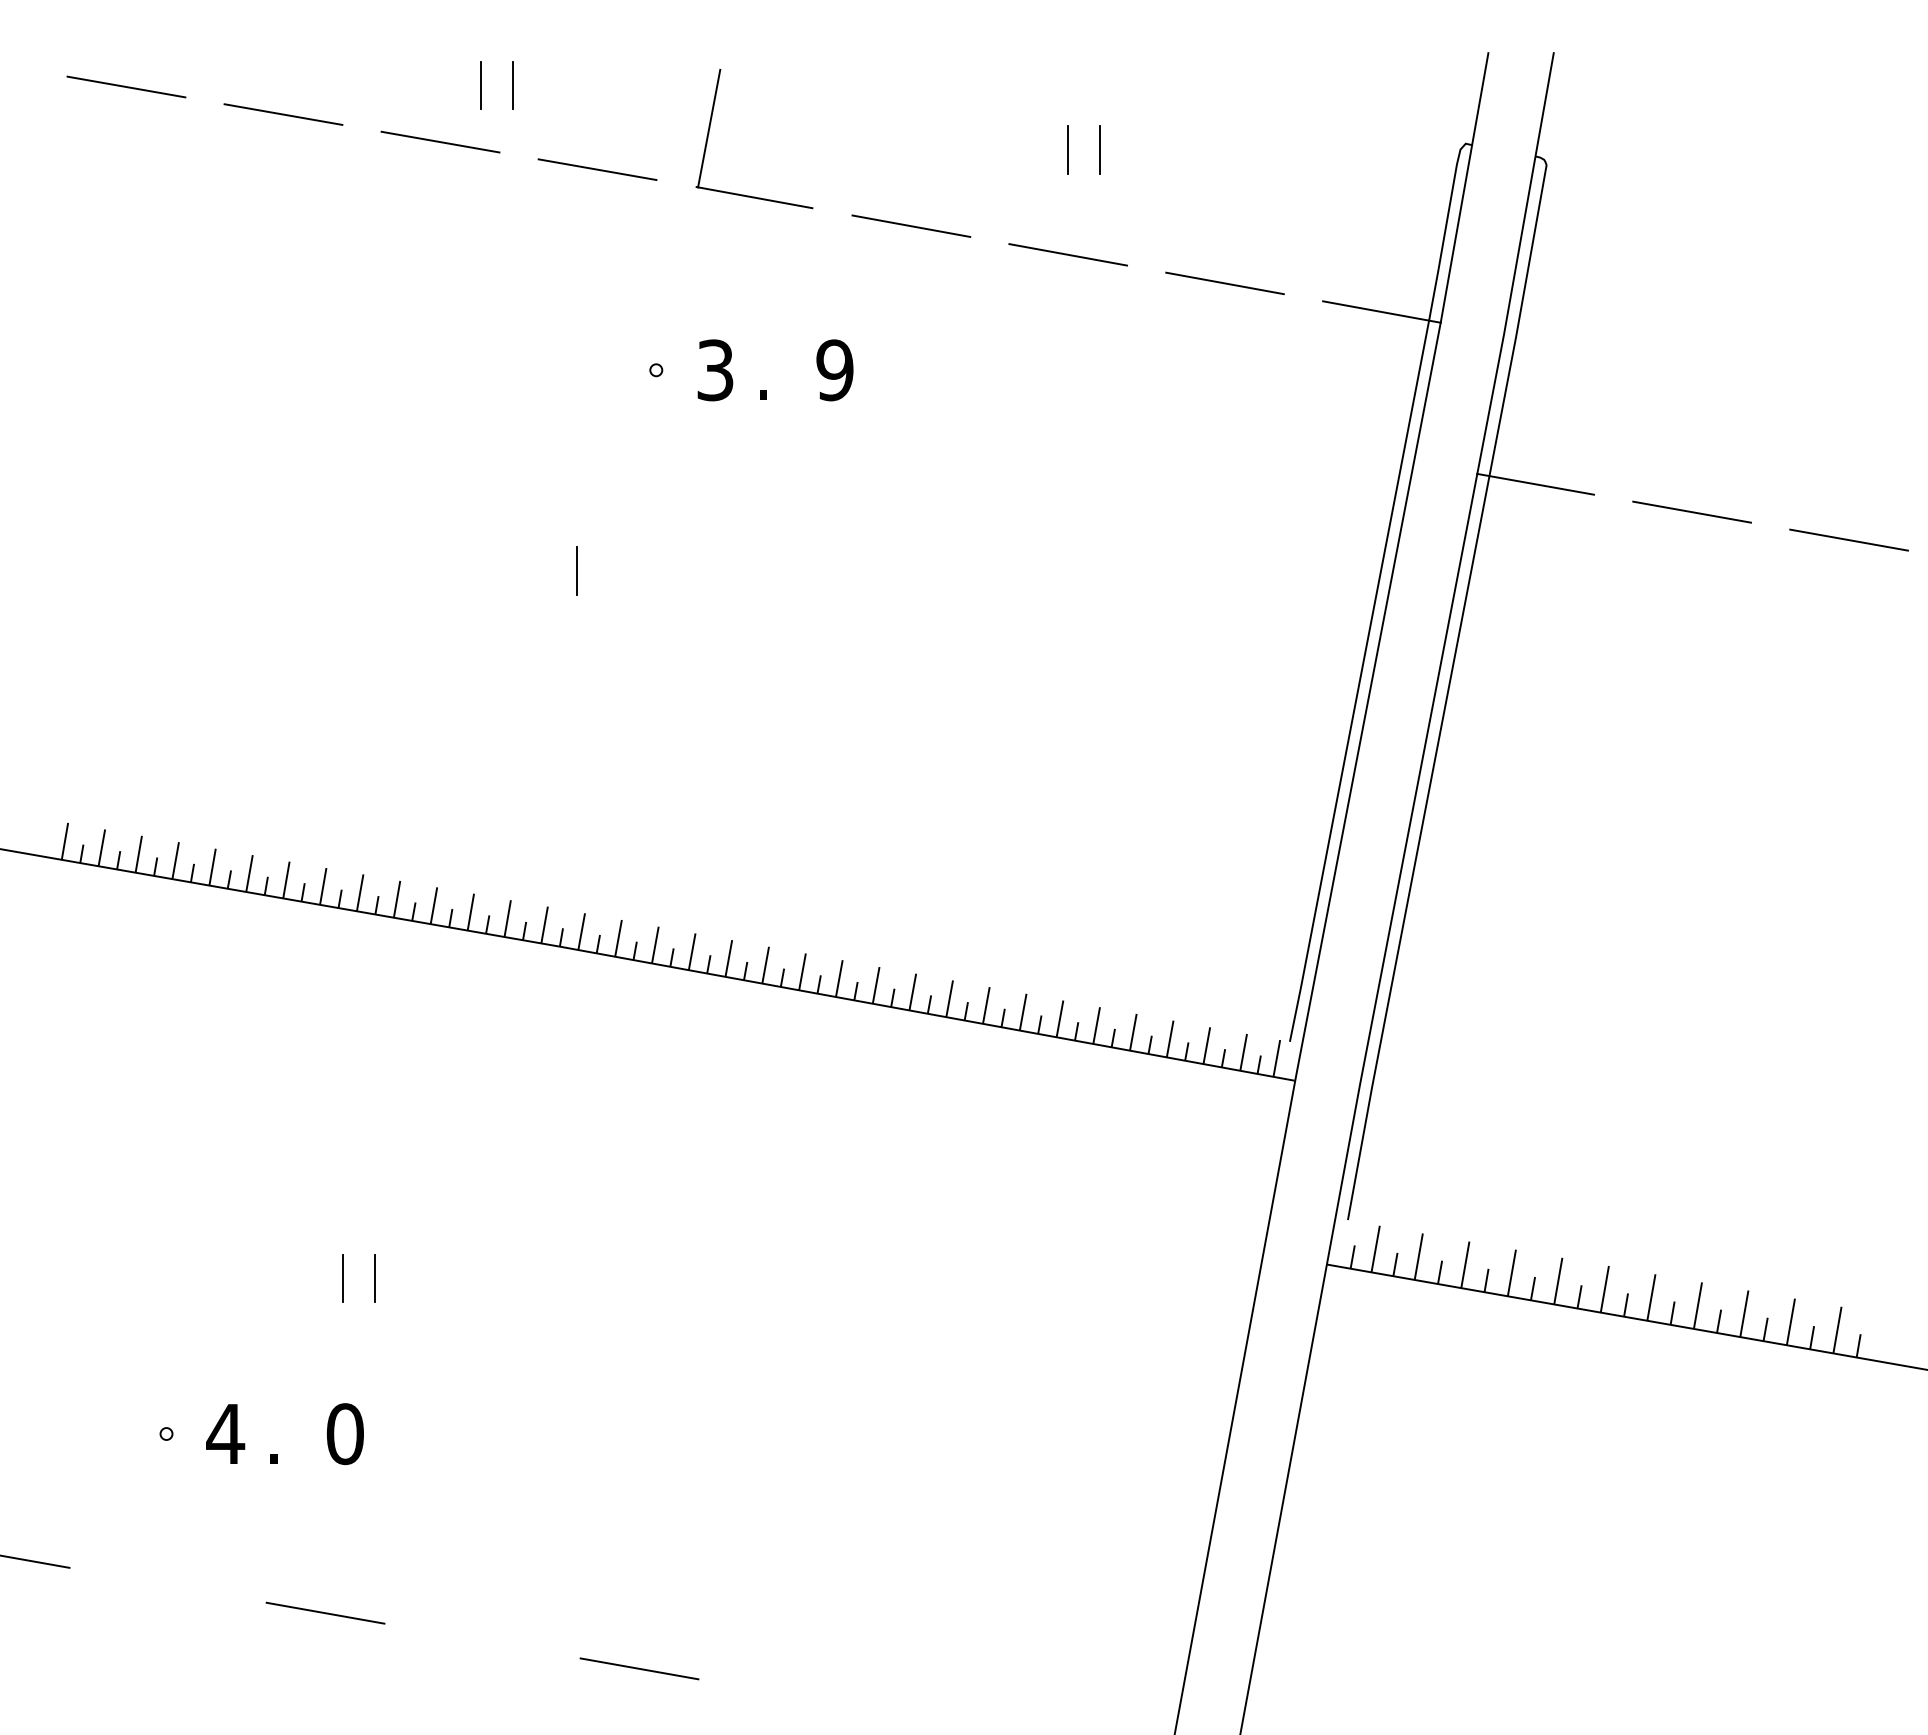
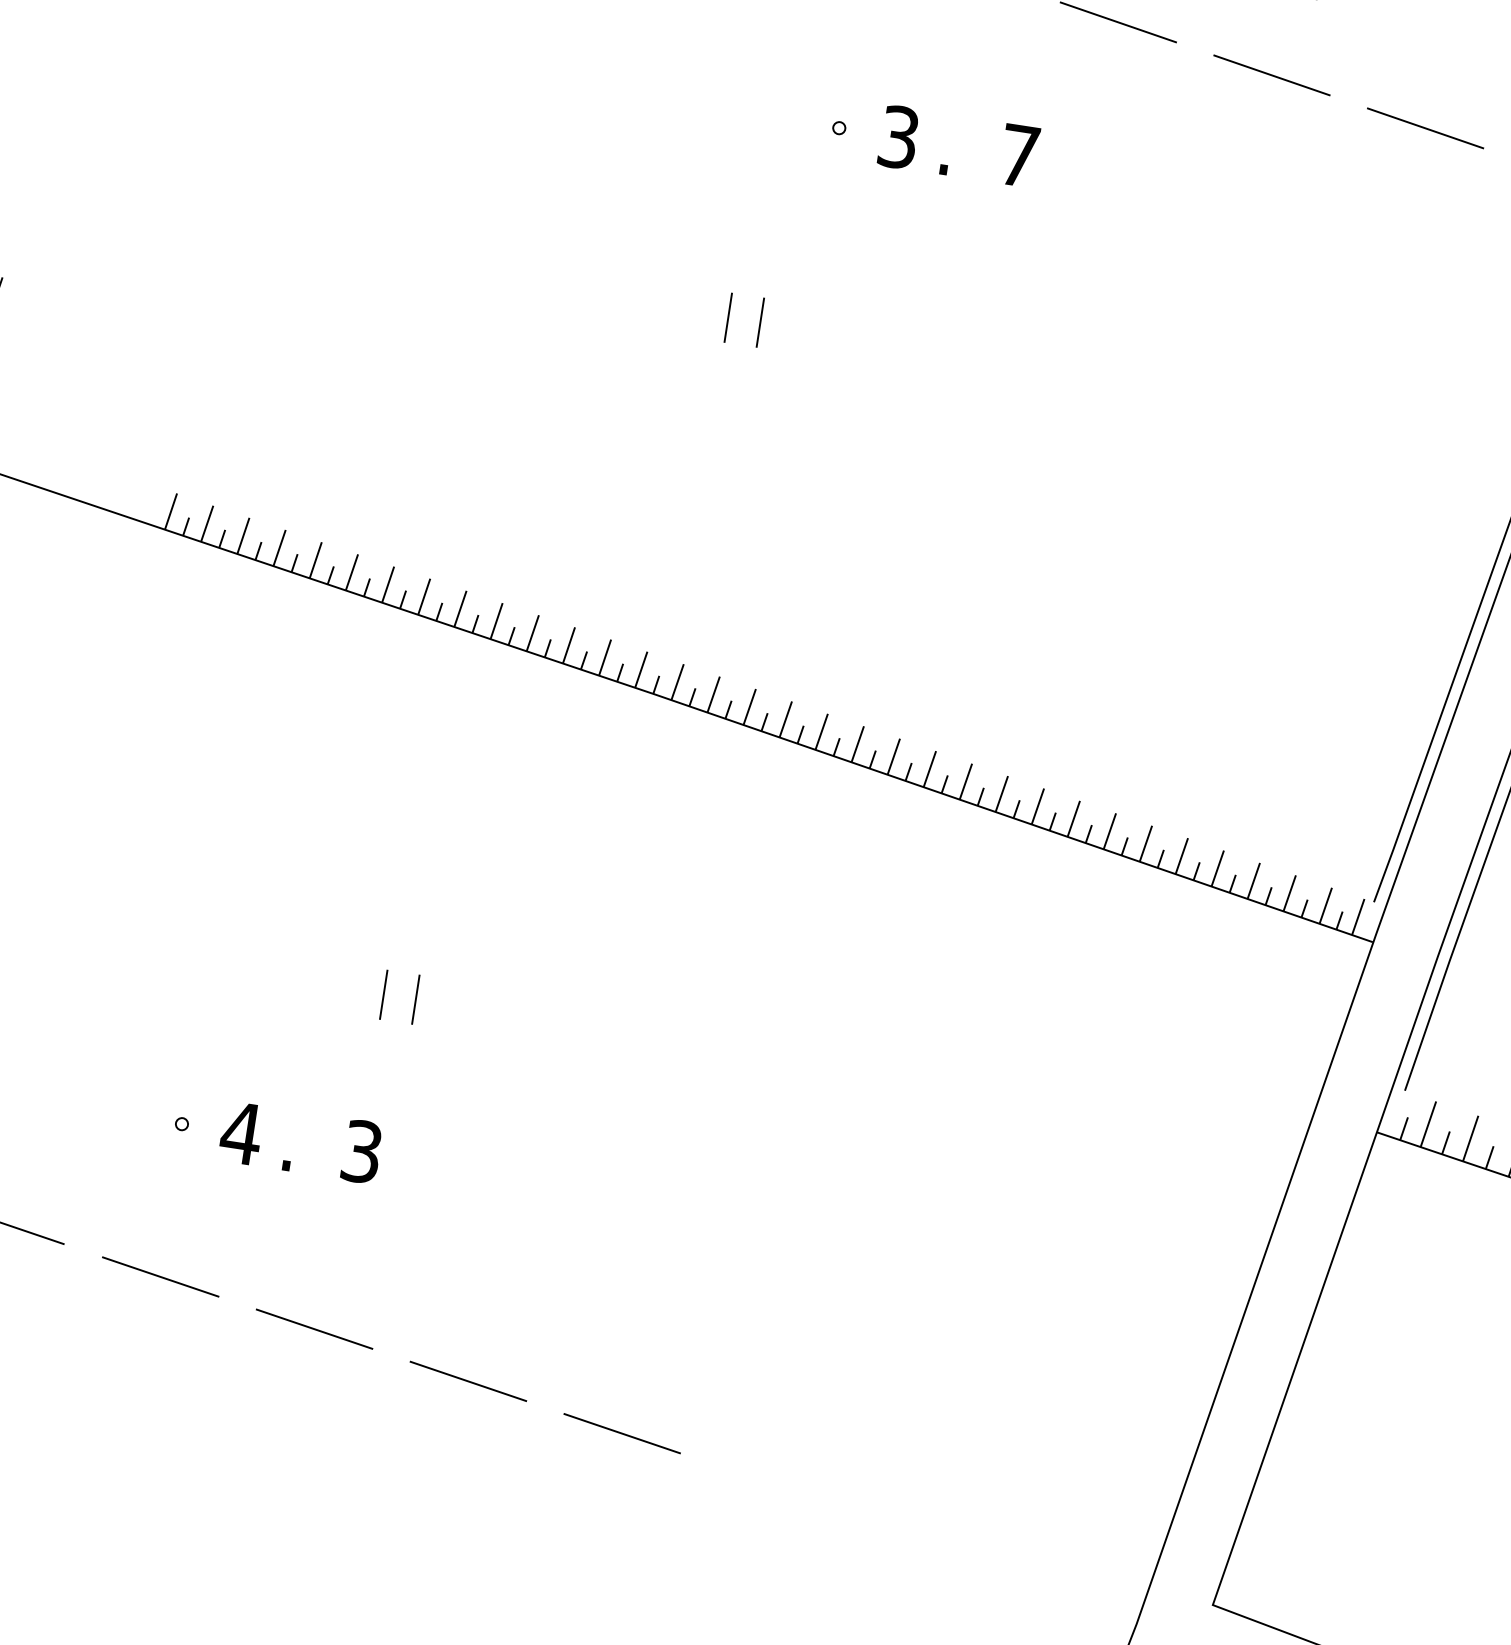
text: (834, 370) -> (1018, 155), 9 -> 7
line: (608, 570) -> (760, 322), added
text: (344, 1434) -> (361, 1152), 0 -> 3
line: (168, 1584) -> (160, 1276), added
line: (482, 1640) -> (468, 1380), added

